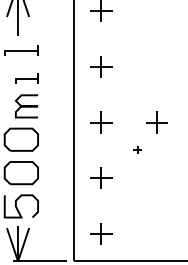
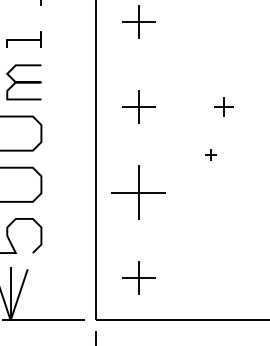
part: (156, 122) -> (223, 107), size x0.6
part: (137, 149) -> (210, 154), moved
part: (101, 177) -> (138, 191), size x1.6

